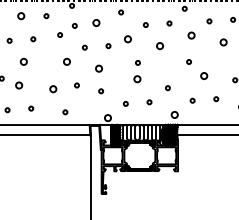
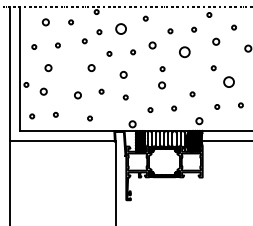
circle: (95, 23) -> (120, 29), size x1.6
circle: (159, 46) -> (184, 52), size x1.6
circle: (203, 76) -> (228, 82), size x1.6

